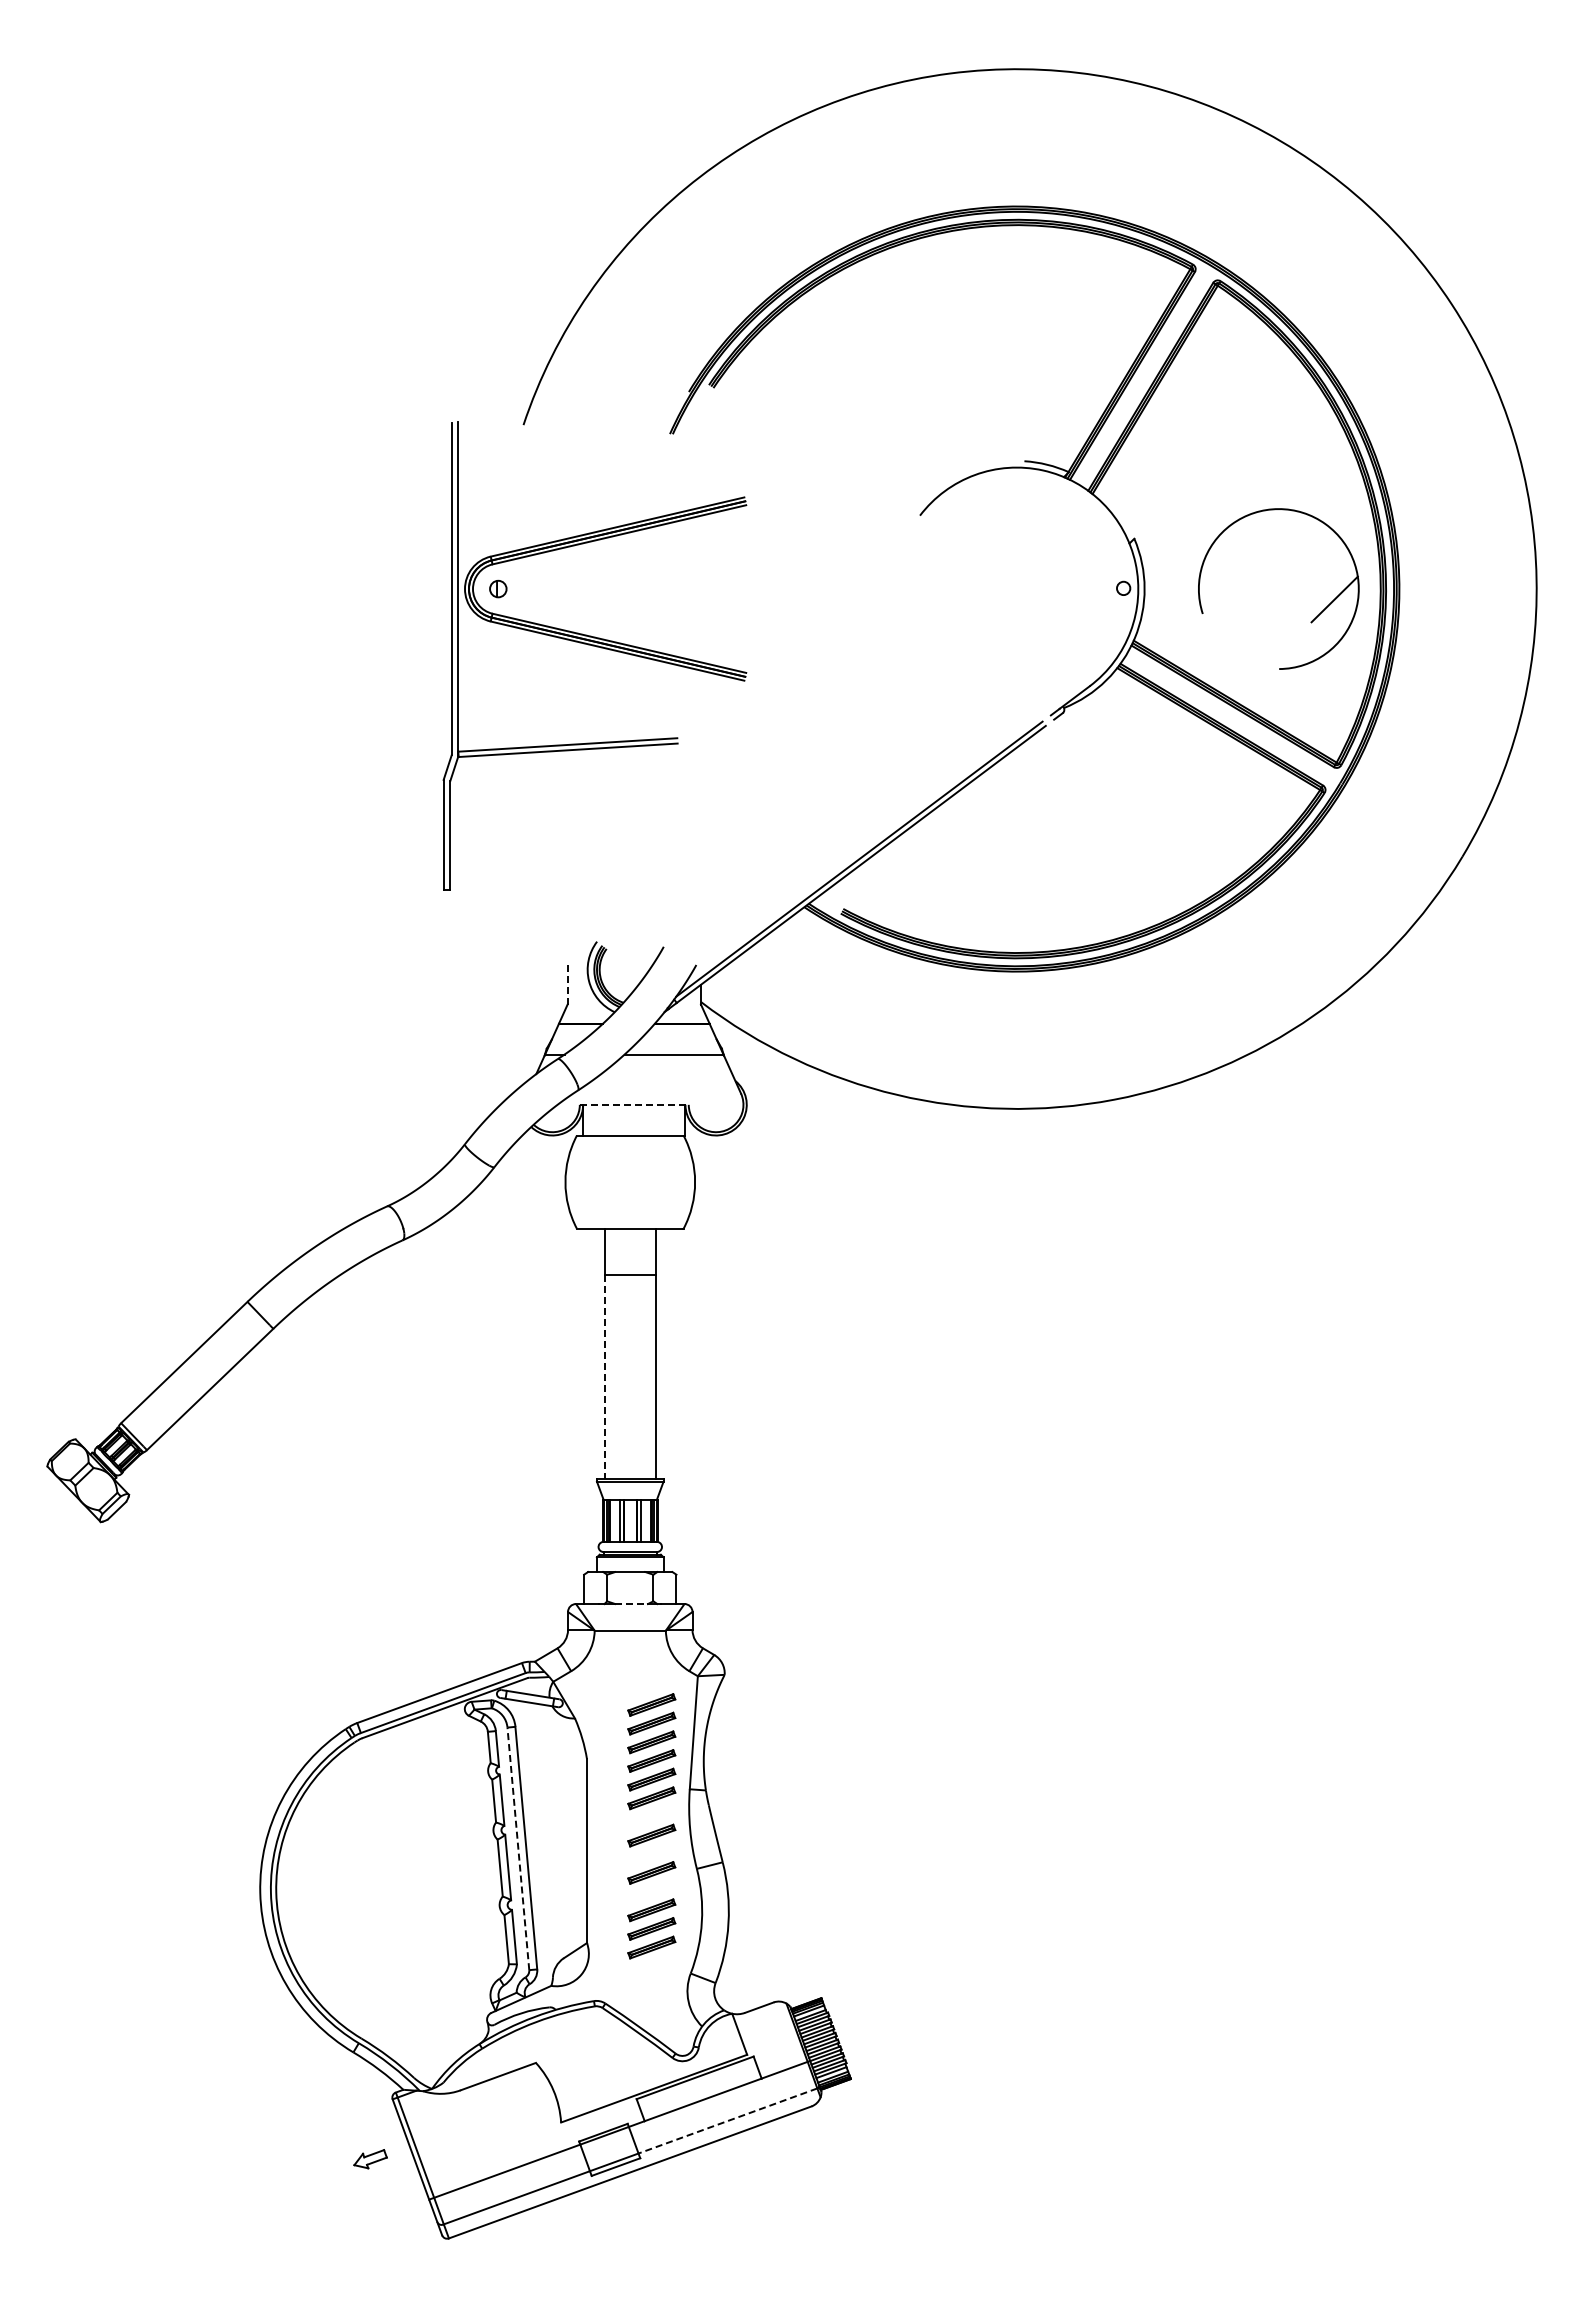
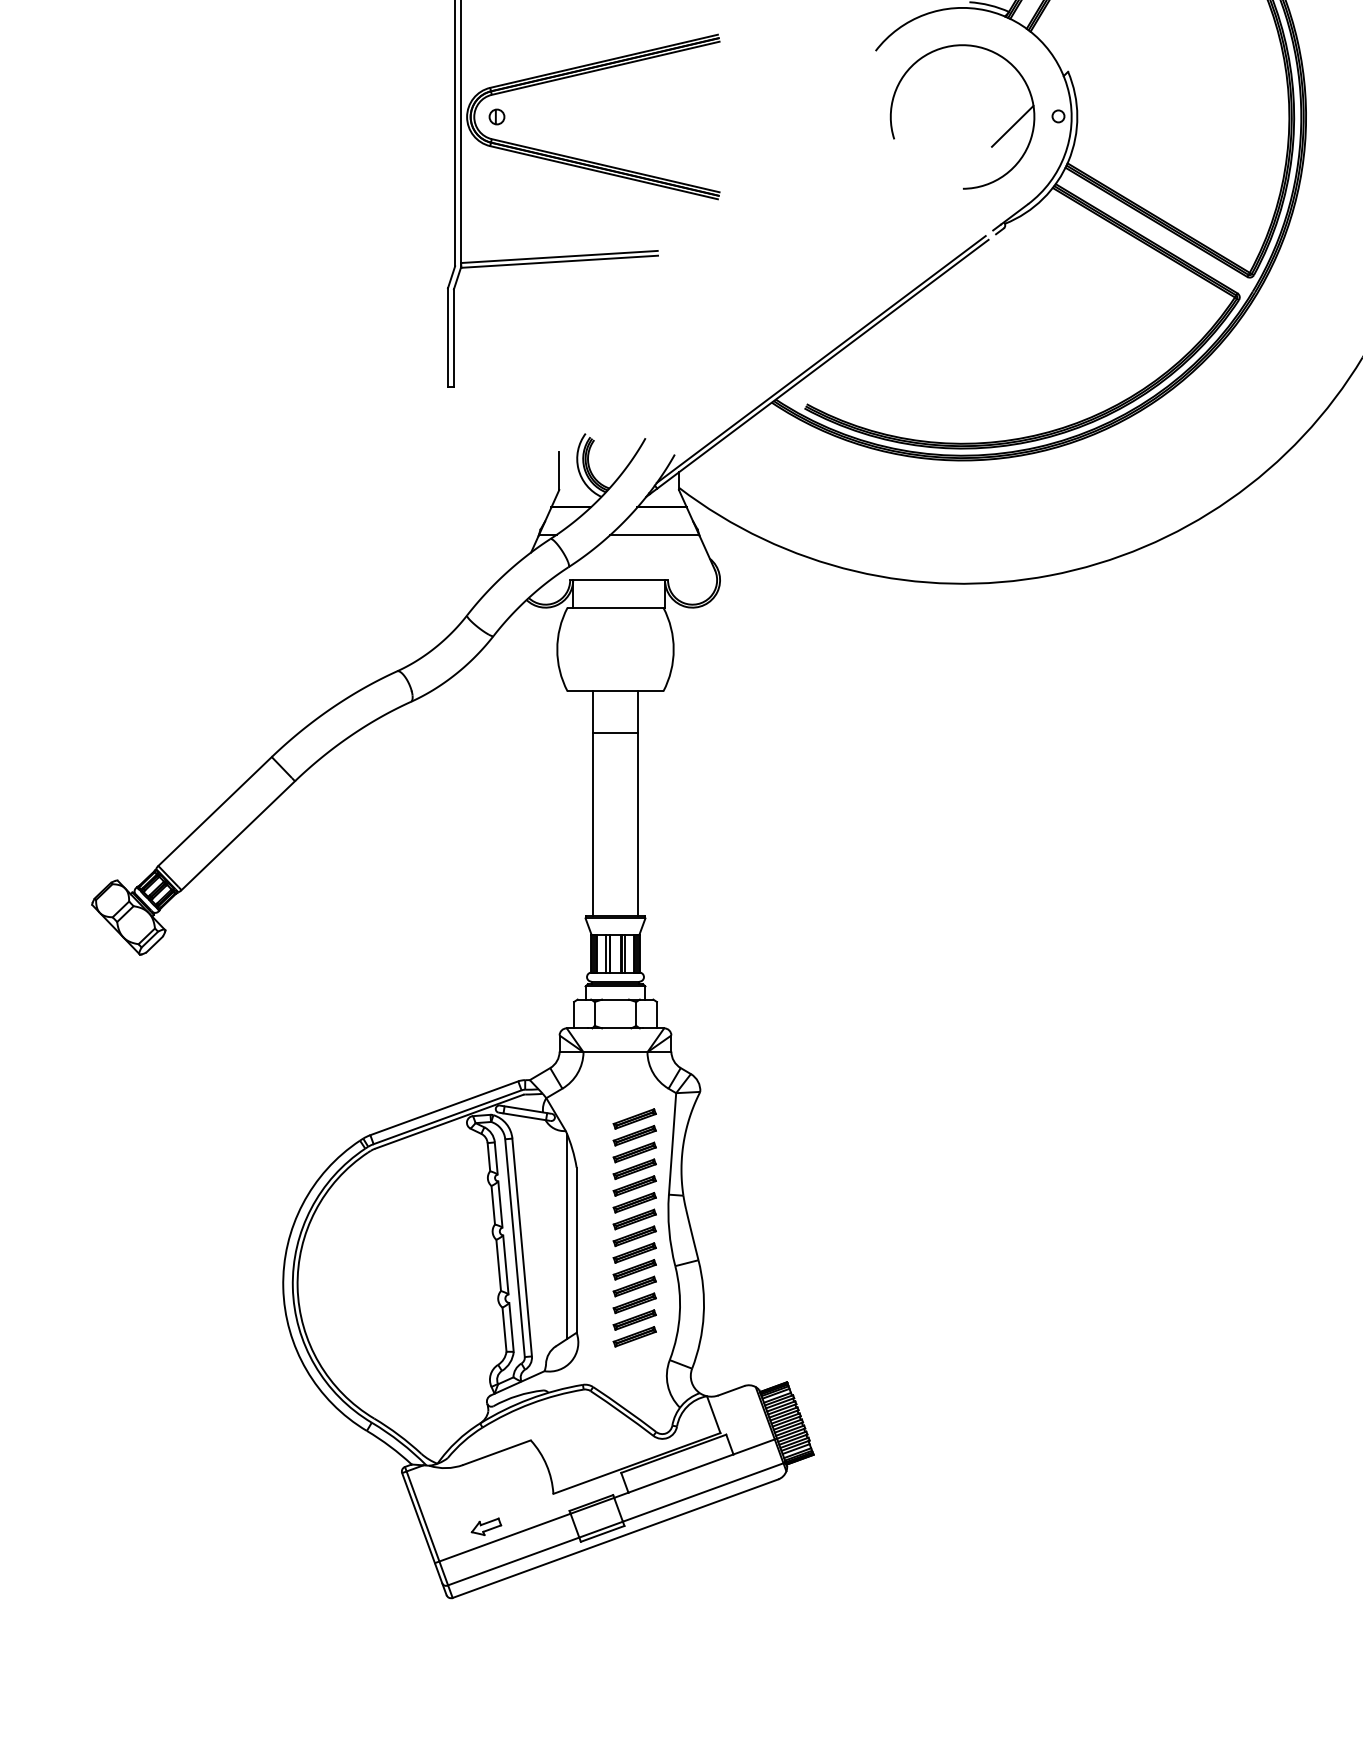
part: (1310, 621) -> (991, 146), moved
line: (567, 982) -> (559, 470), dashed -> solid
line: (634, 1104) -> (619, 579), dashed -> solid
line: (604, 1377) -> (592, 824), dashed -> solid
line: (632, 1604) -> (617, 1028), dashed -> solid
part: (651, 1816) -> (634, 1219), added
line: (576, 1835) -> (567, 1236), added
line: (518, 1848) -> (515, 1247), dashed -> solid
part: (651, 1854) -> (634, 1253), added
part: (651, 1891) -> (634, 1286), added
line: (727, 2121) -> (702, 1492), dashed -> solid
part: (370, 2159) -> (486, 1527), moved

